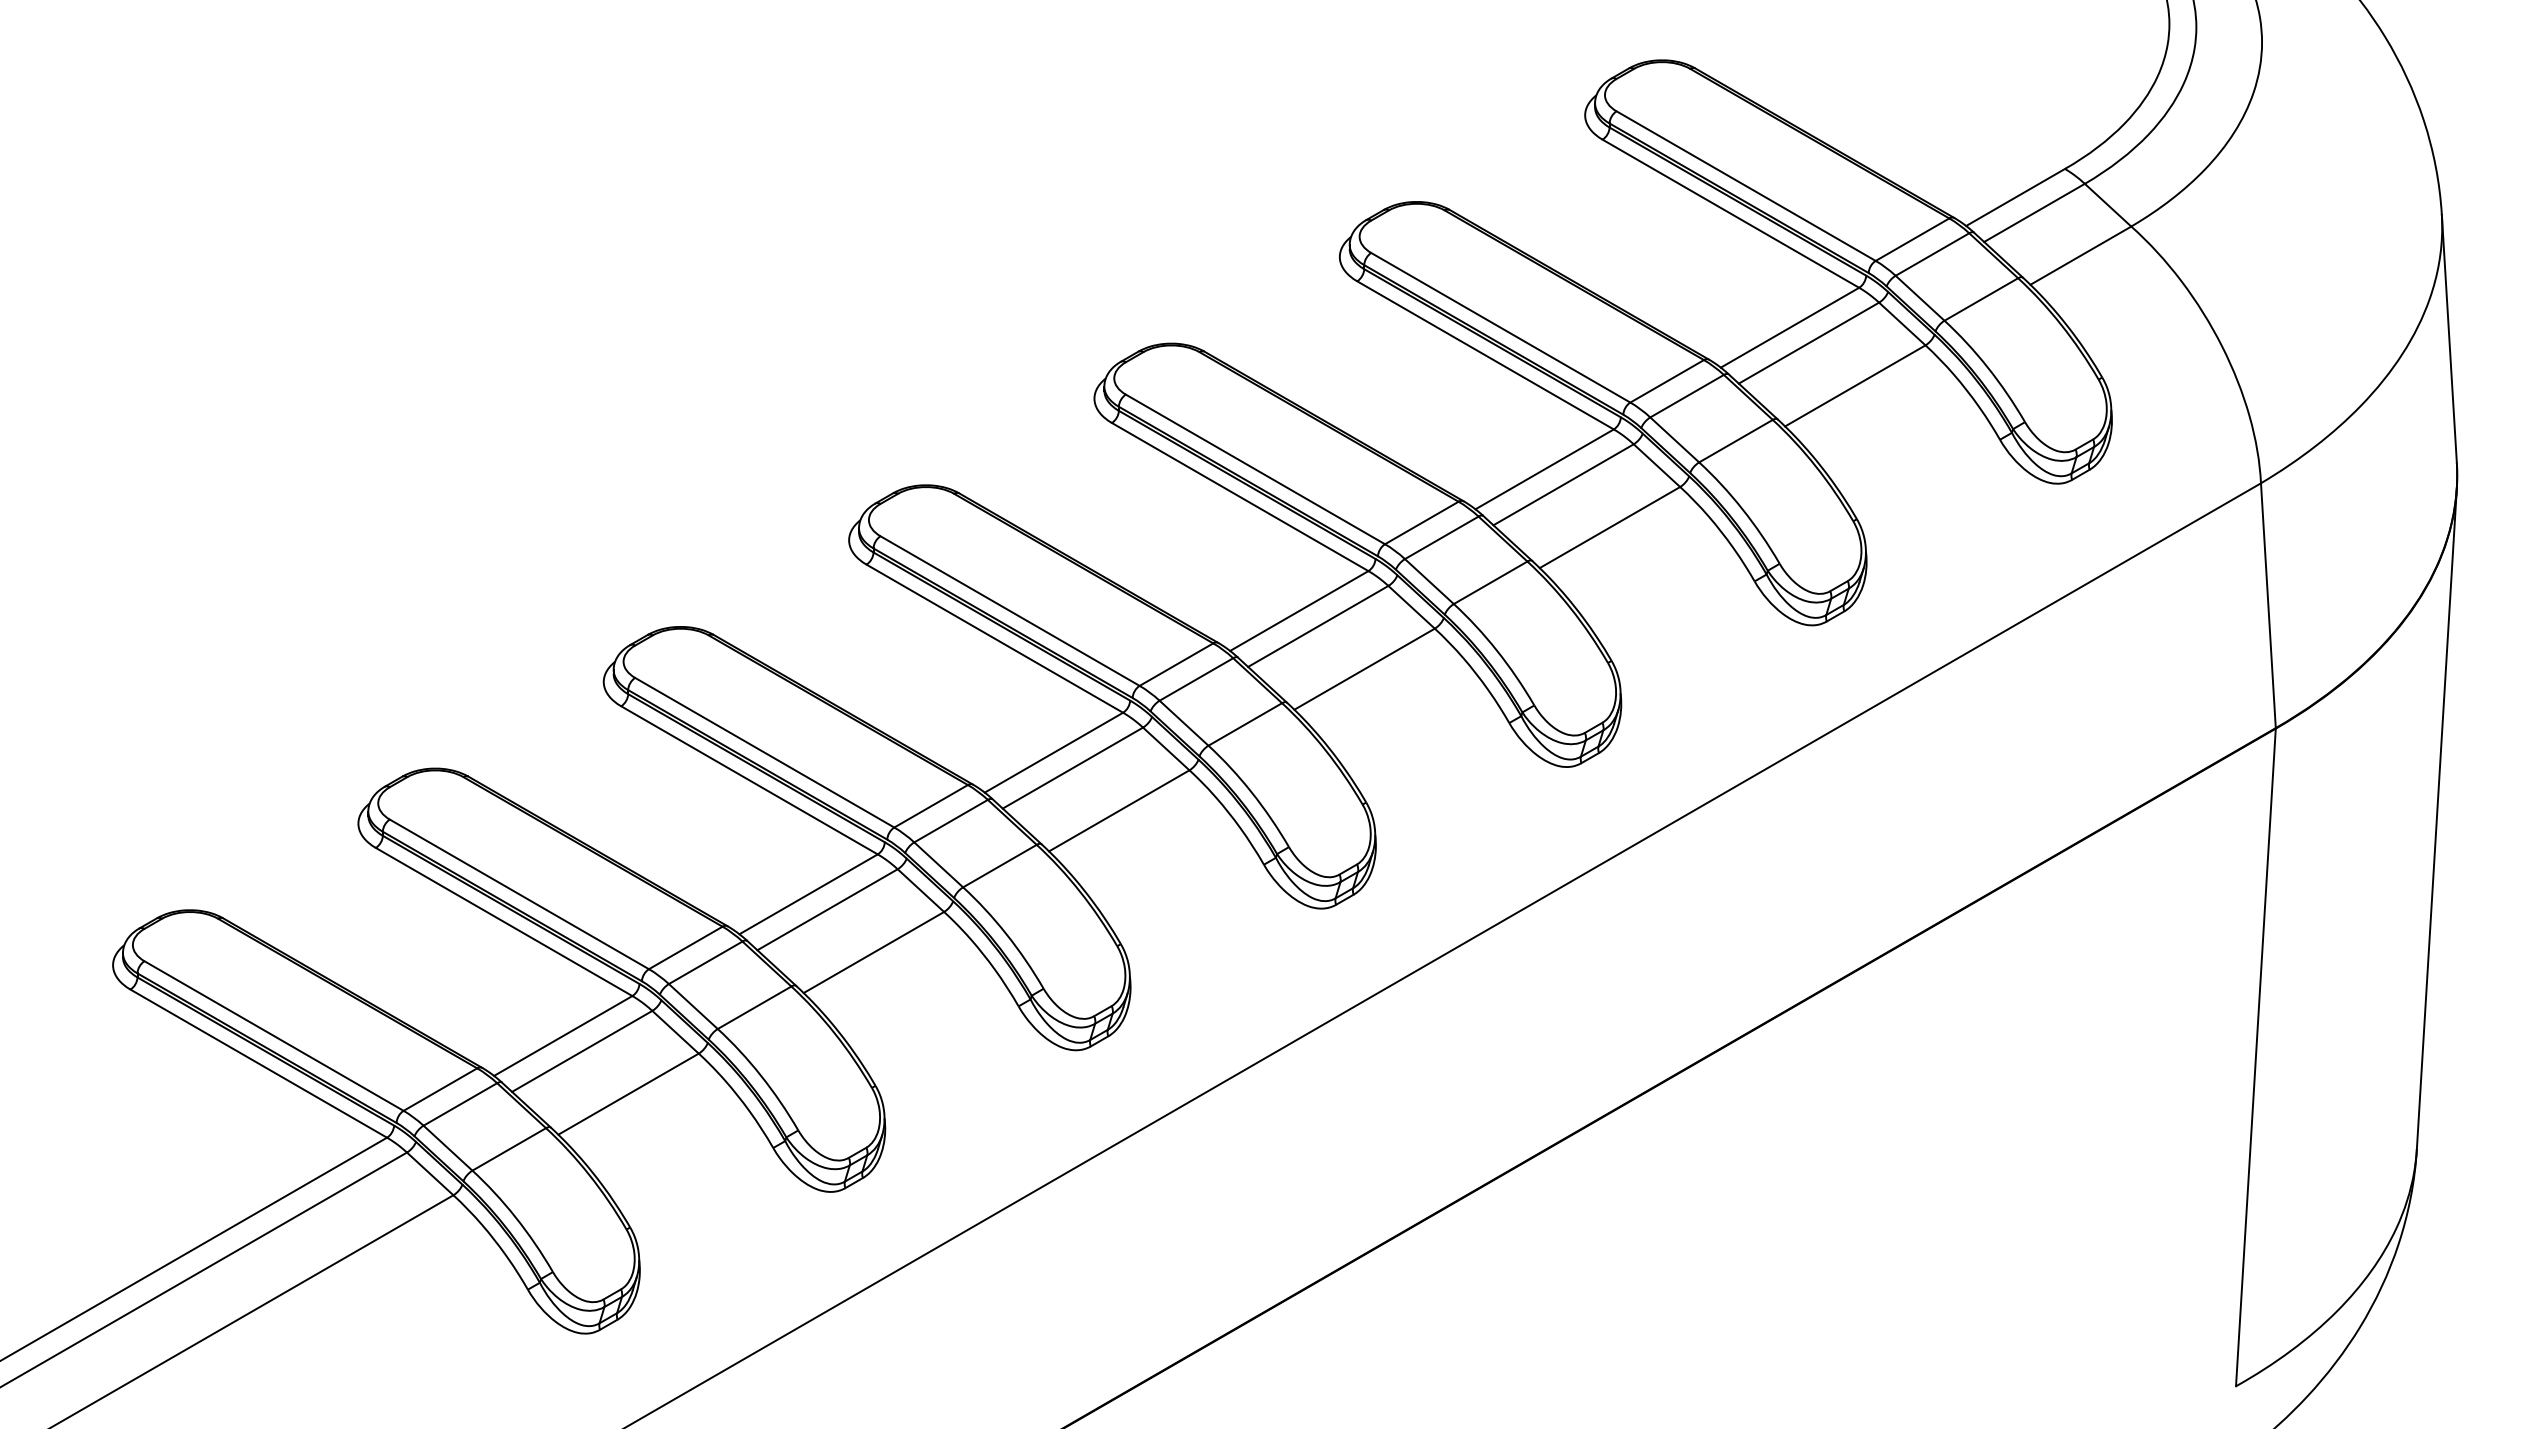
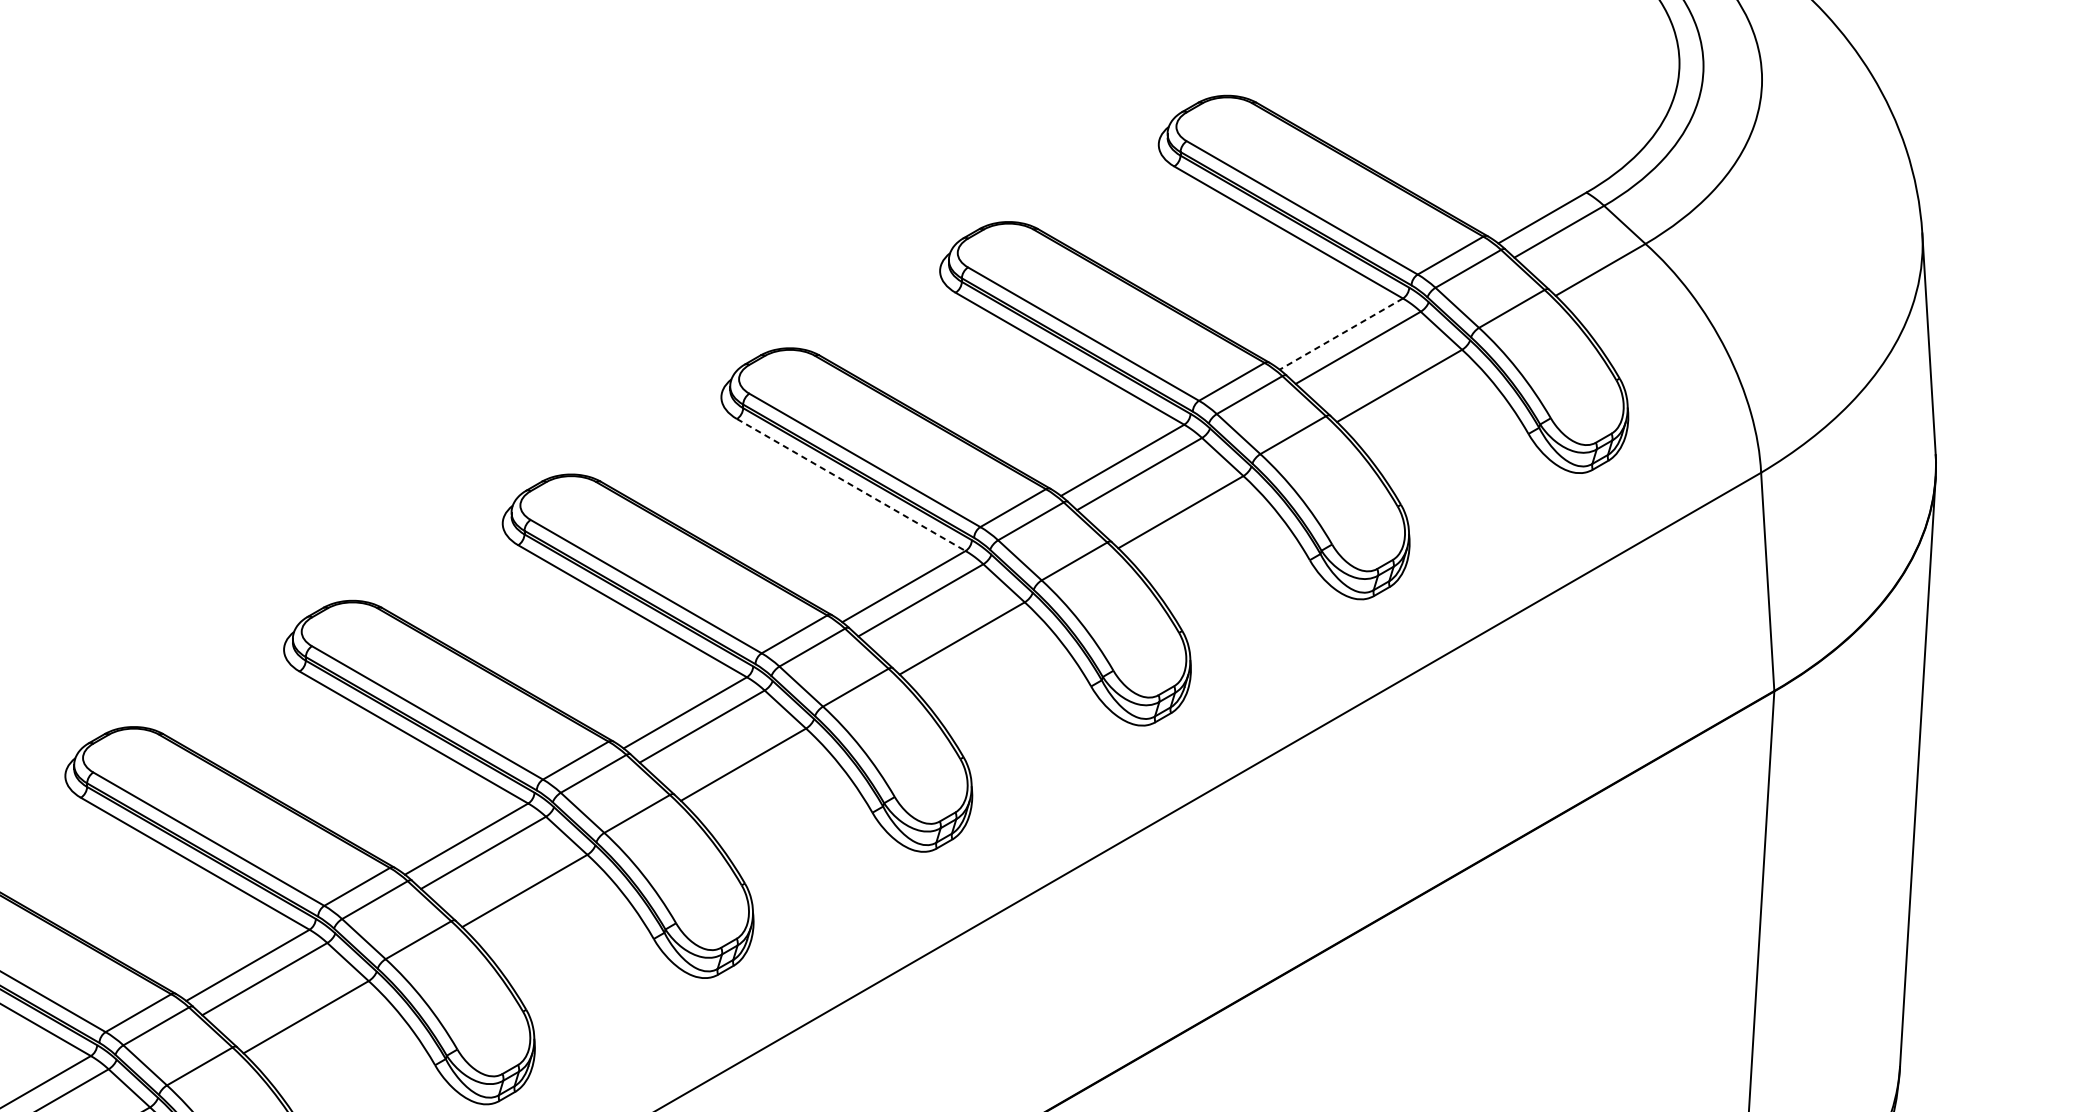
line: (1790, 327) -> (1341, 333), solid -> dashed
line: (1240, 497) -> (851, 485), solid -> dashed

